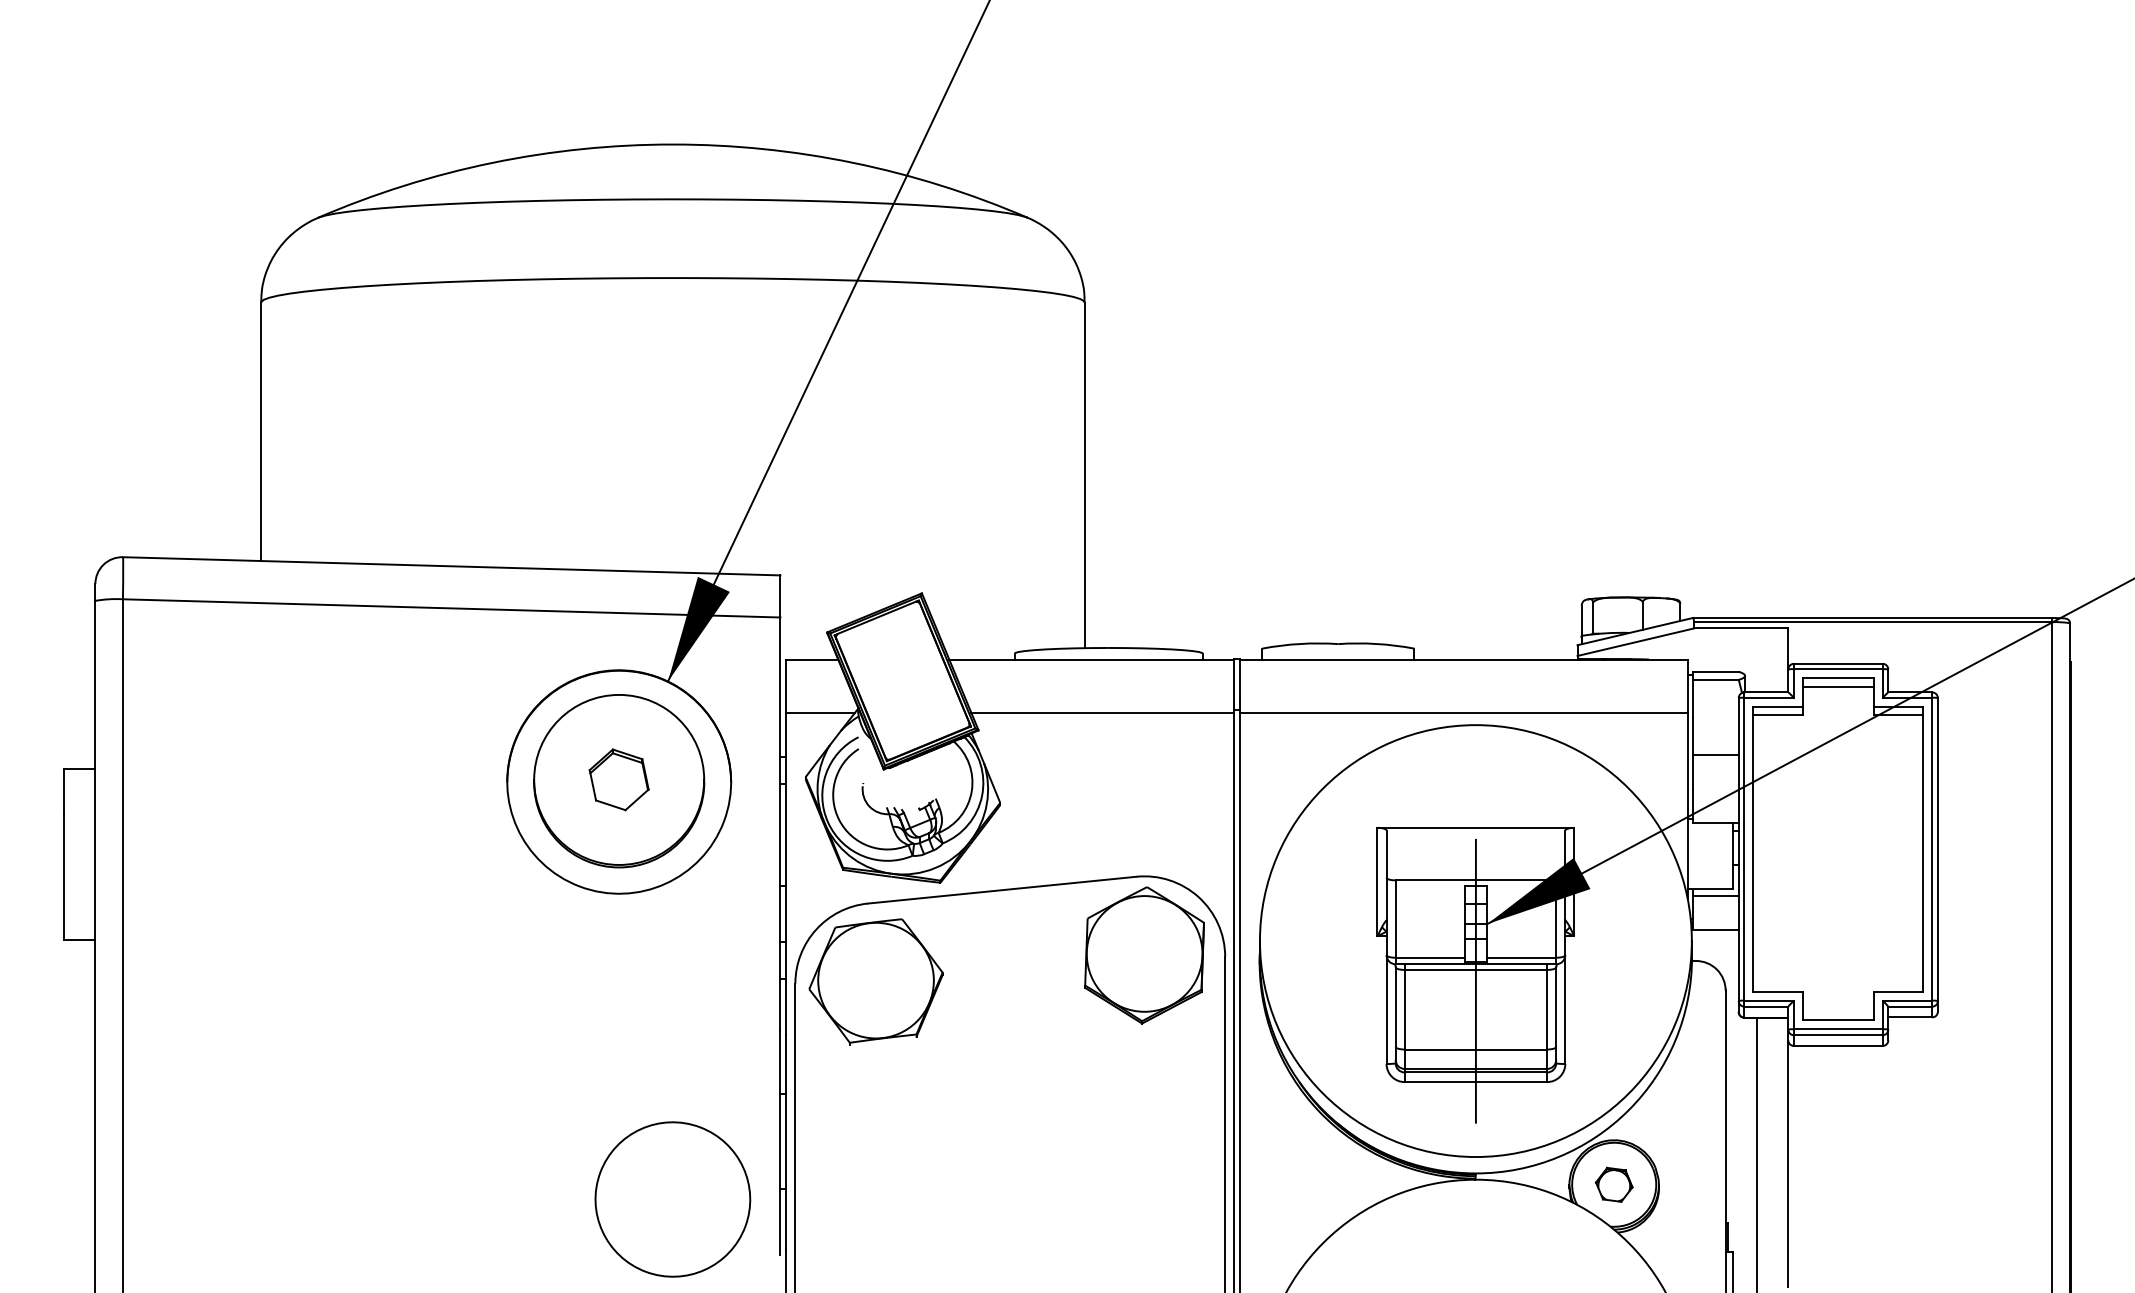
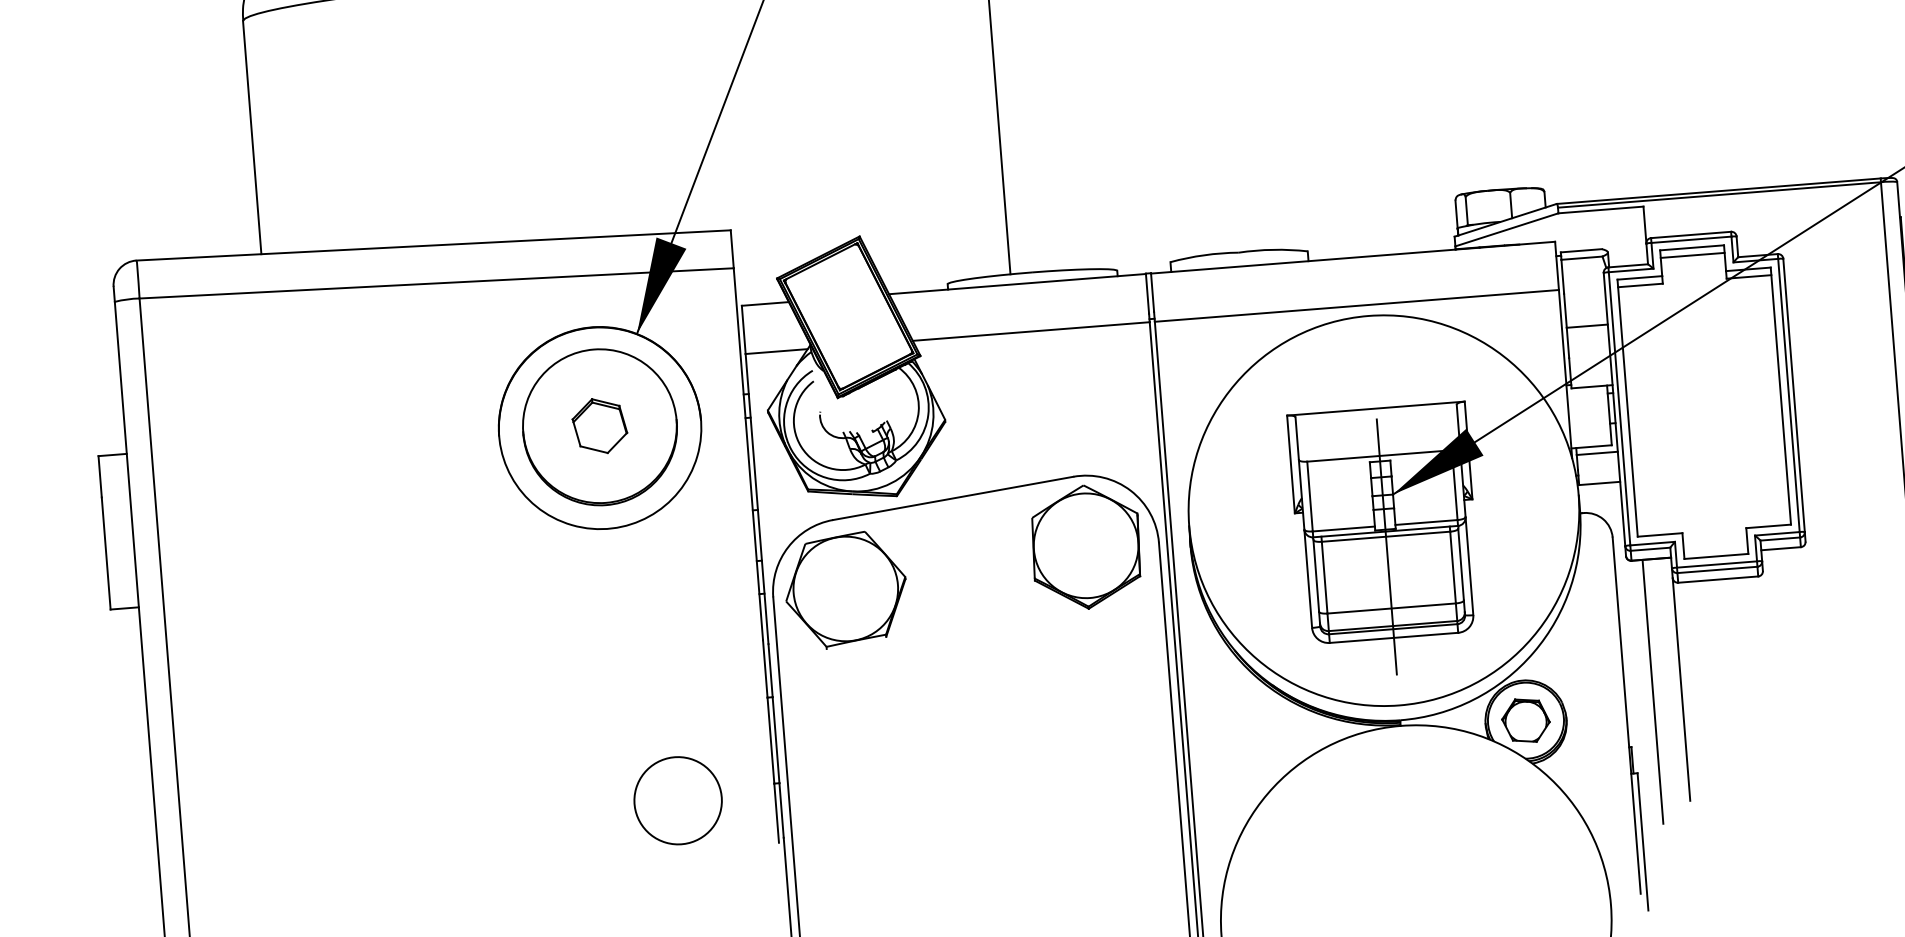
part: (1614, 1184) -> (1526, 720), size x1.43
part: (672, 1199) -> (677, 800), size x0.62

